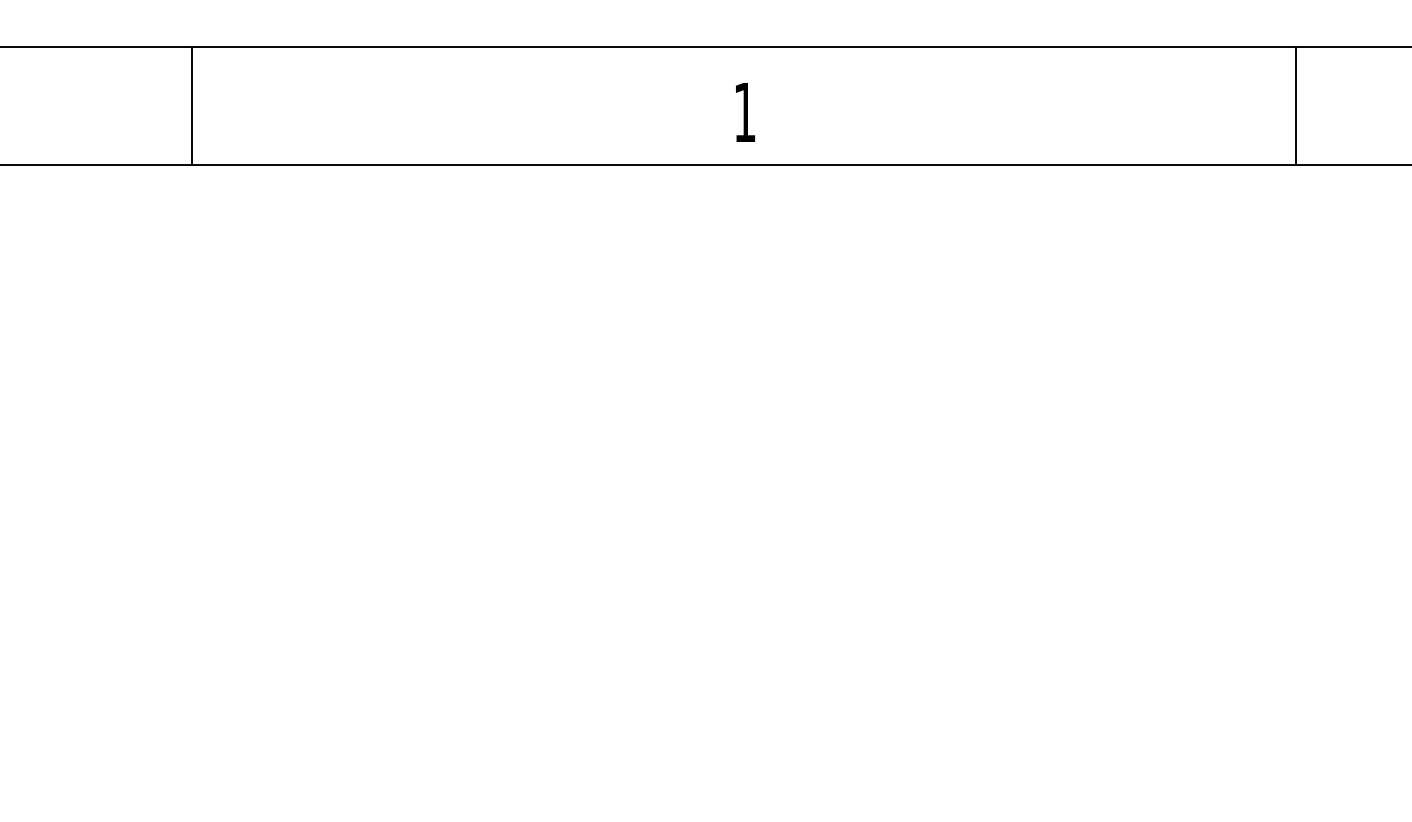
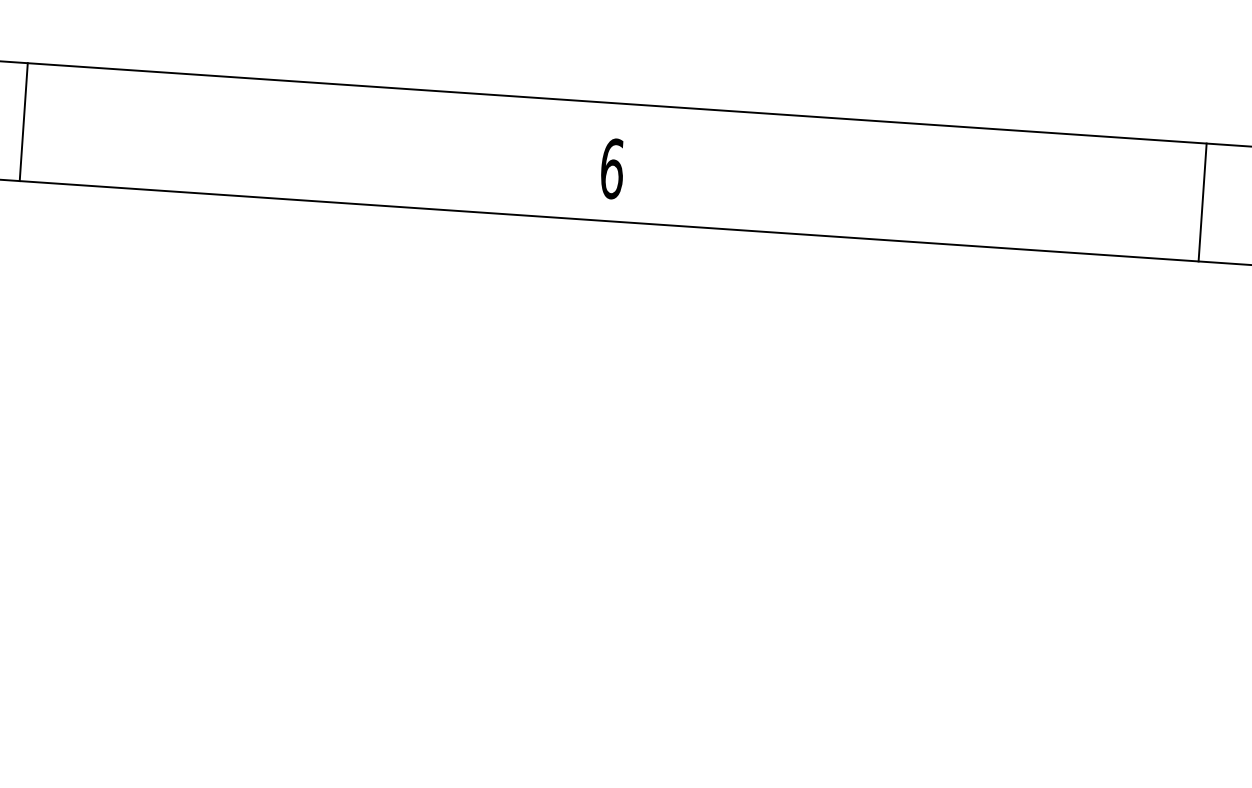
line: (191, 105) -> (23, 121), moved
line: (1296, 105) -> (1202, 202), moved
text: (745, 112) -> (612, 168), 1 -> 6

